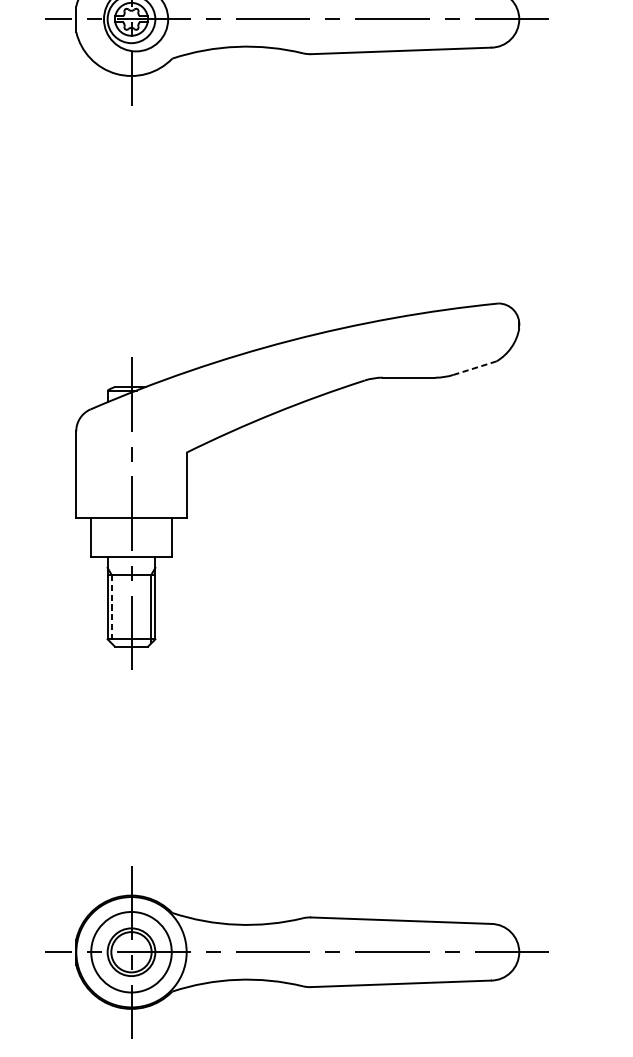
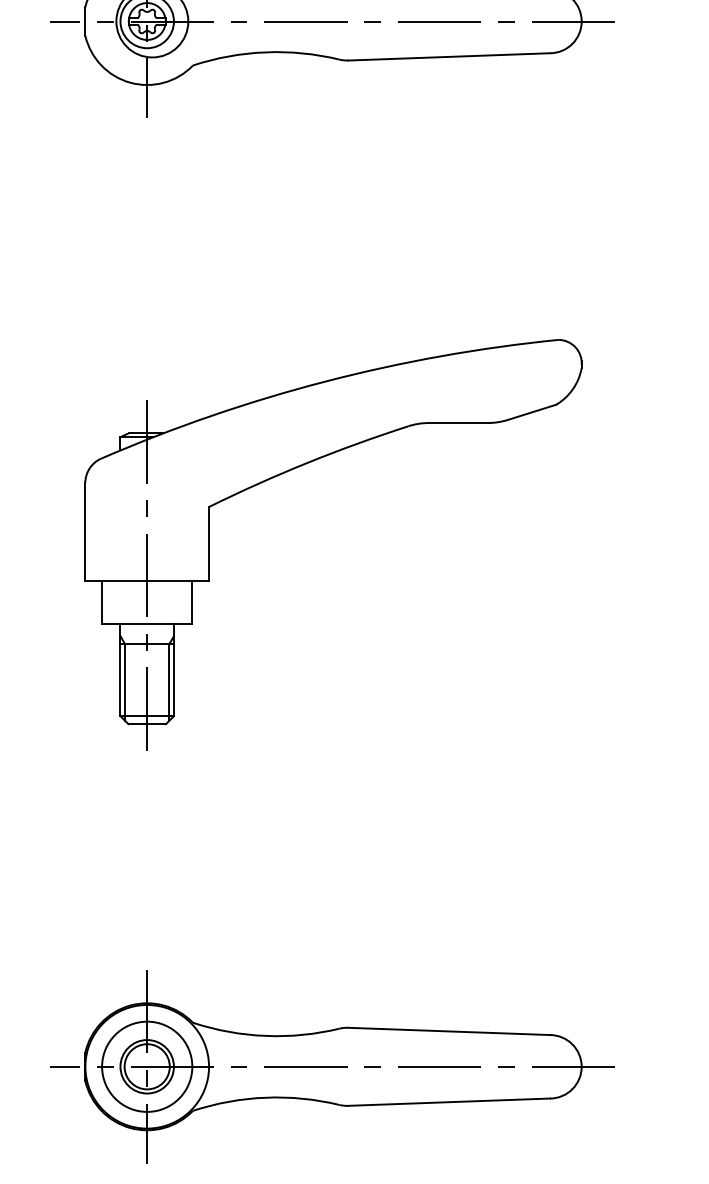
line: (474, 368) -> (531, 412), dashed -> solid
line: (111, 609) -> (124, 682), dashed -> solid

